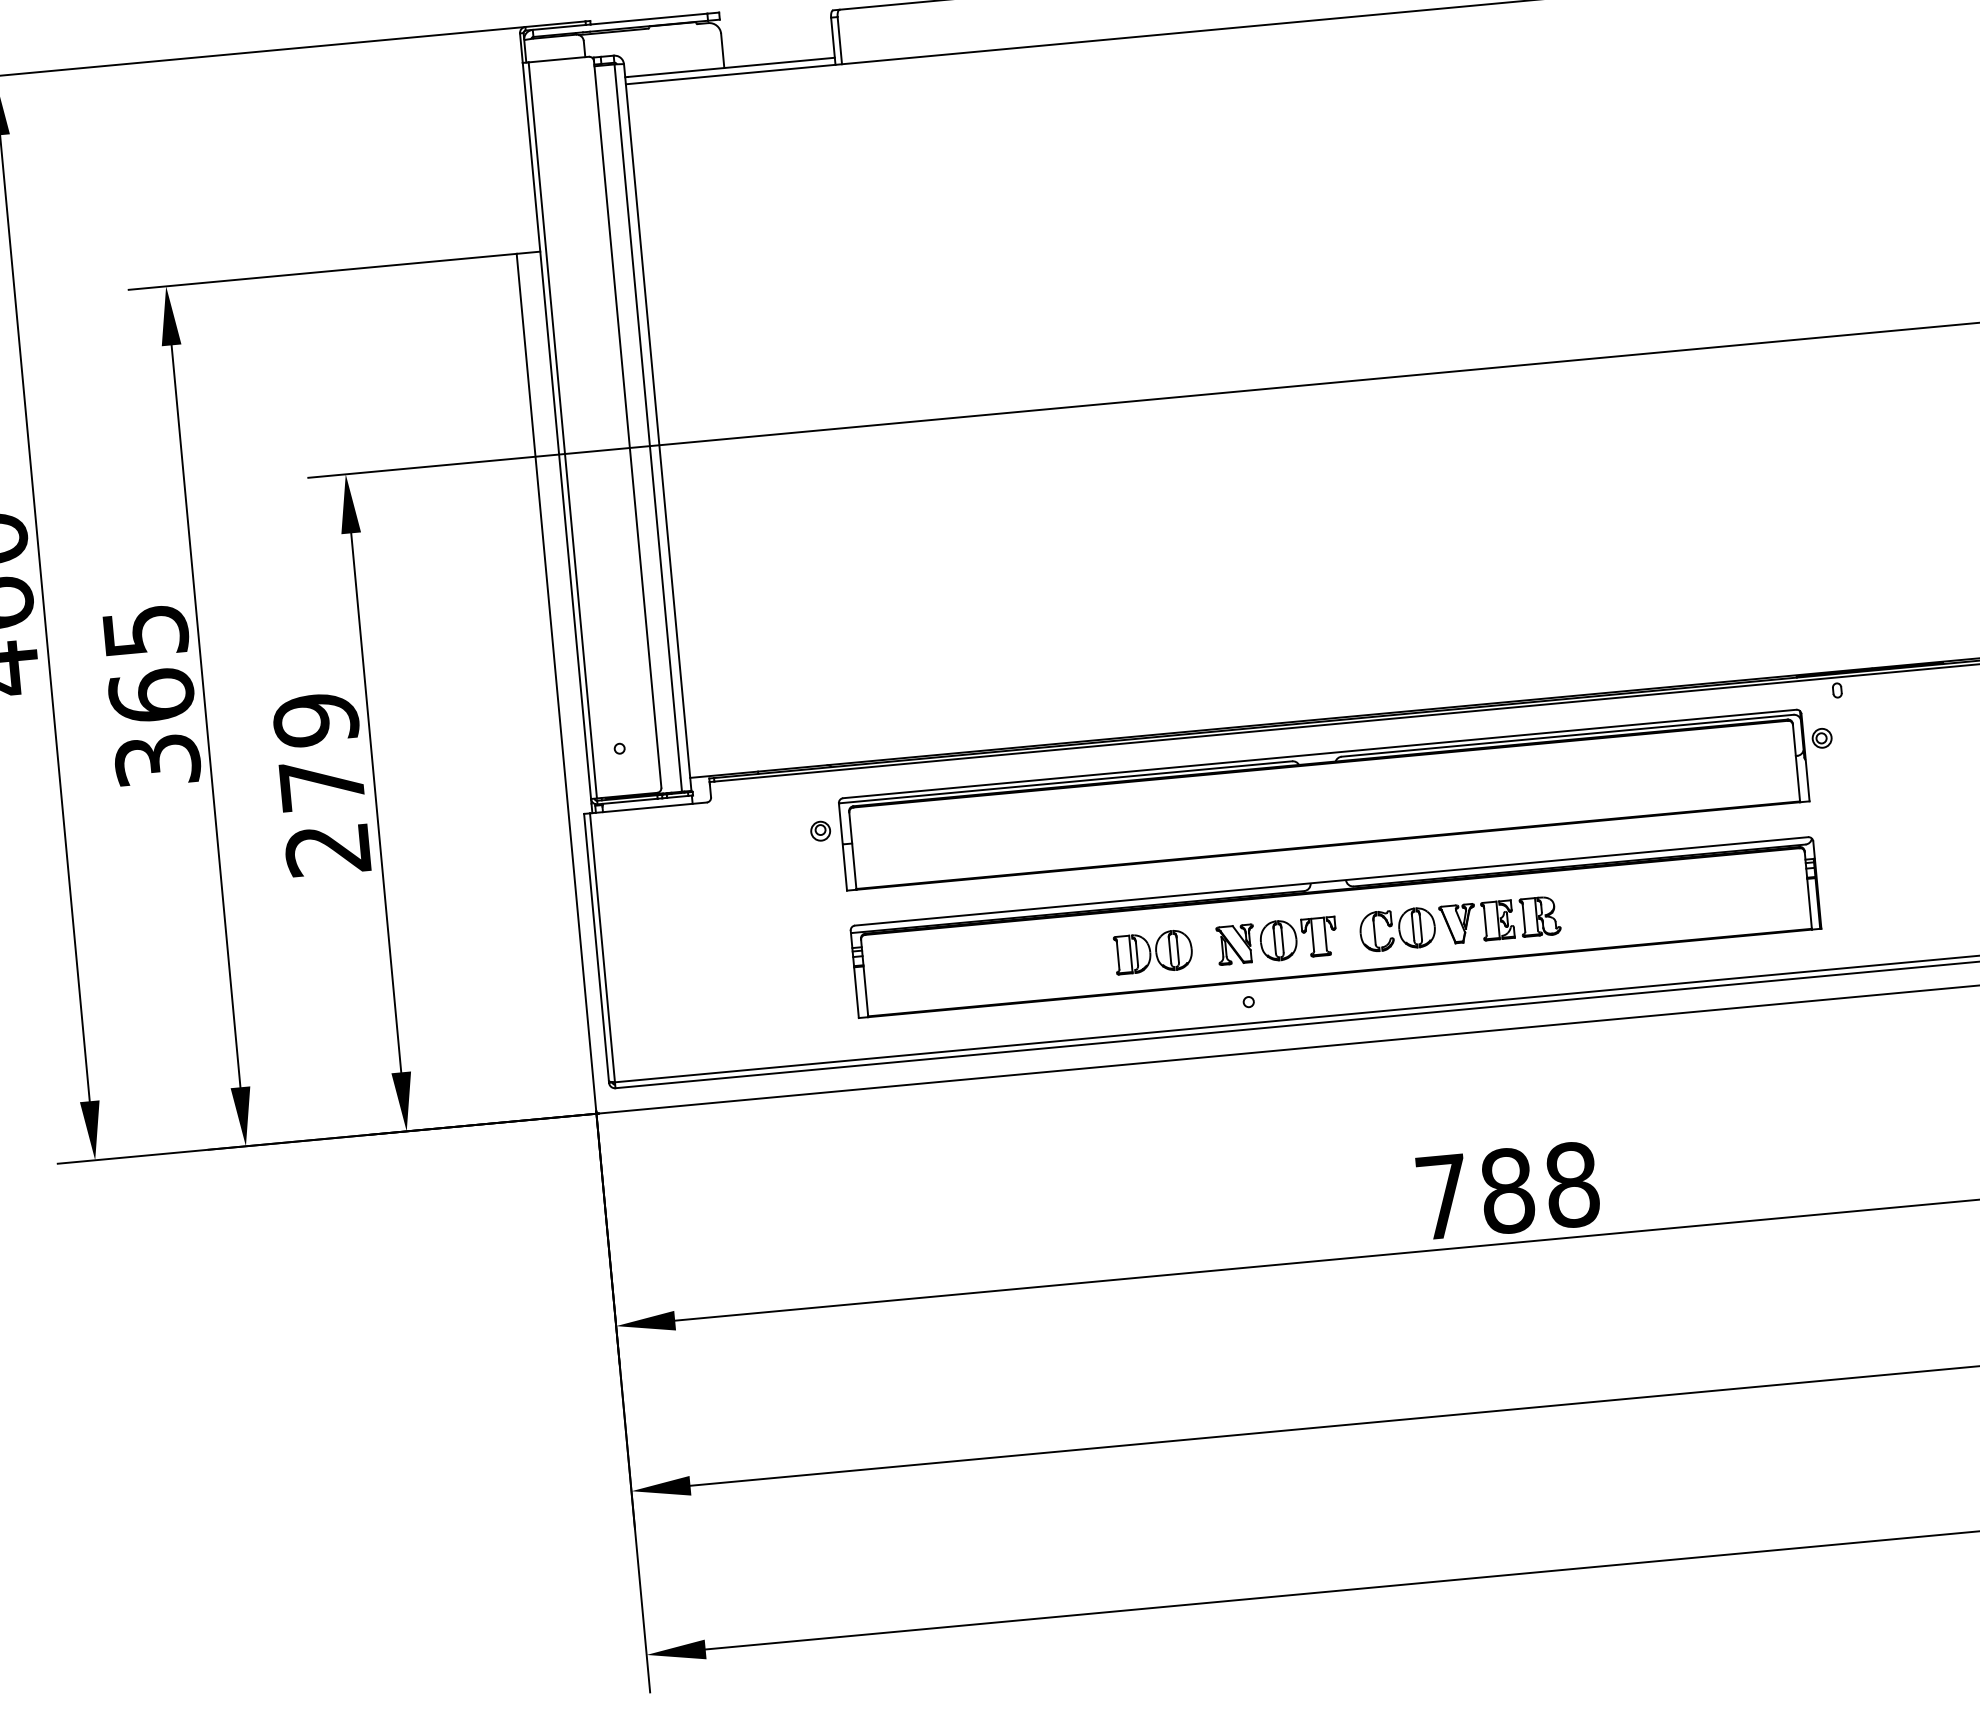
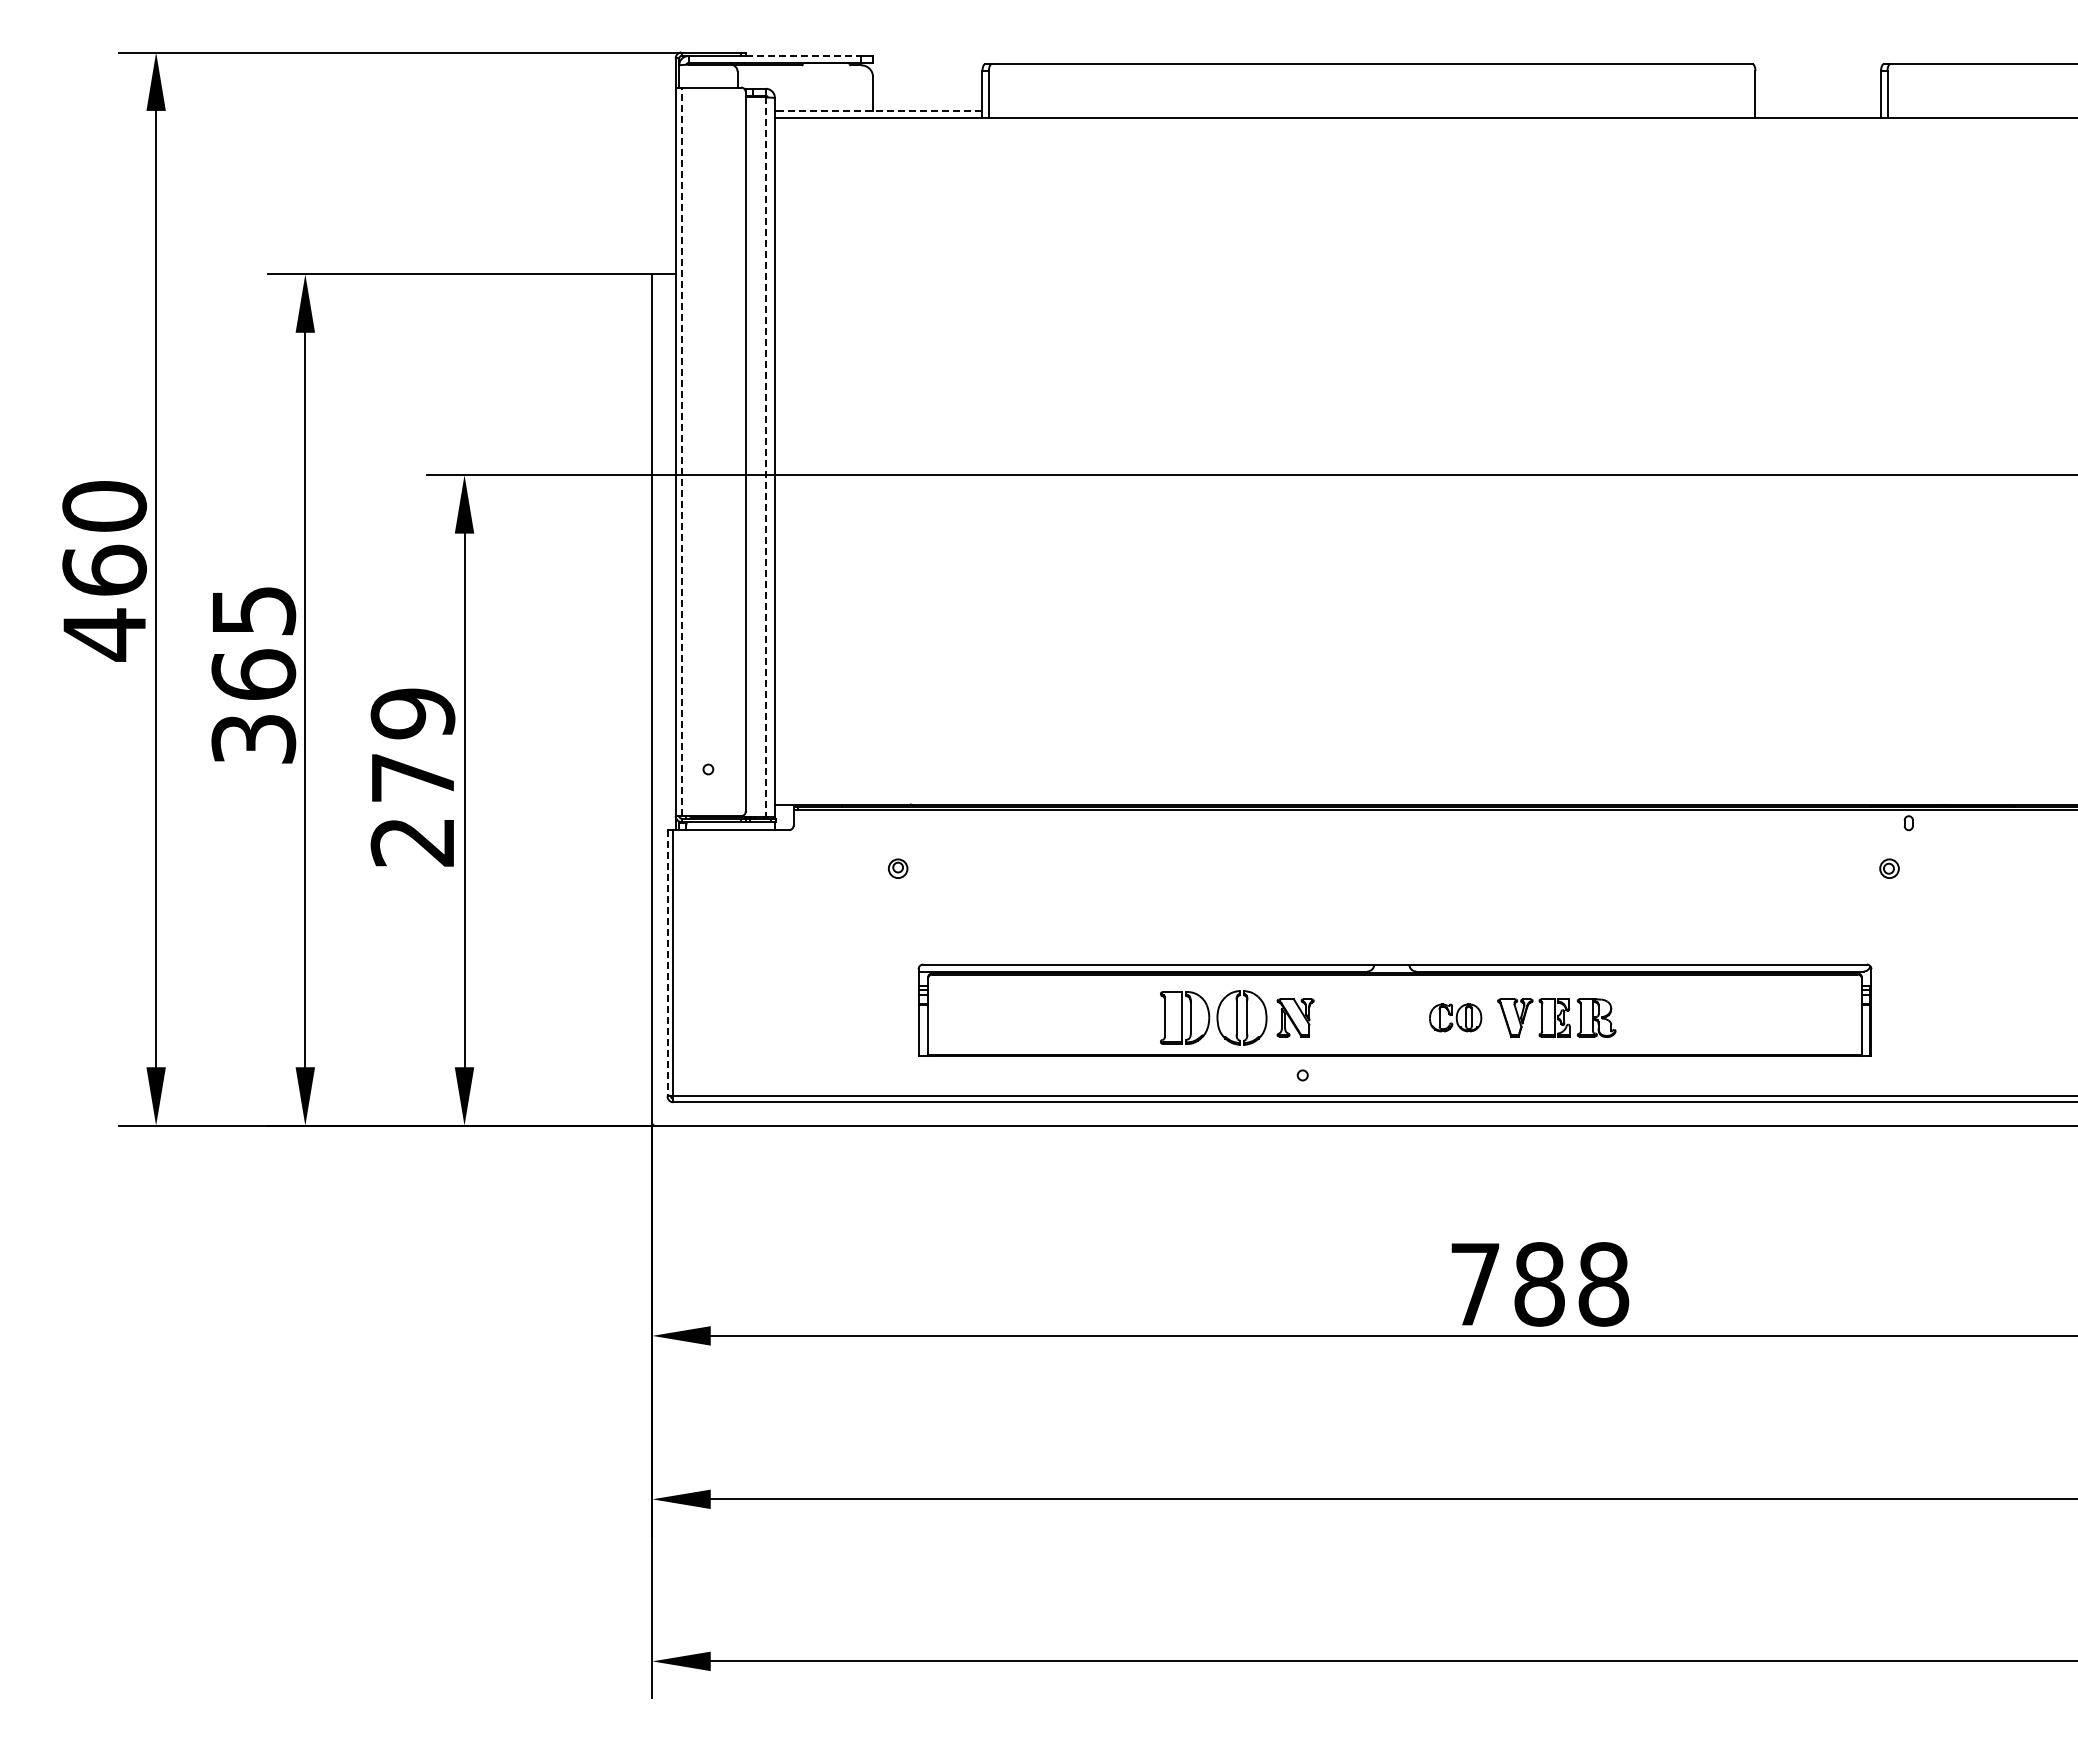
line: (648, 19) -> (803, 56), solid -> dashed
line: (730, 67) -> (879, 110), solid -> dashed
line: (648, 428) -> (765, 457), solid -> dashed
line: (562, 430) -> (681, 451), solid -> dashed
part: (1323, 799) -> (1394, 883), removed
part: (1397, 929) -> (1455, 1017), size x0.7
part: (1298, 938) -> (1357, 1017), removed
line: (596, 948) -> (667, 963), solid -> dashed
part: (1153, 951) -> (1213, 1017), size x1.4

